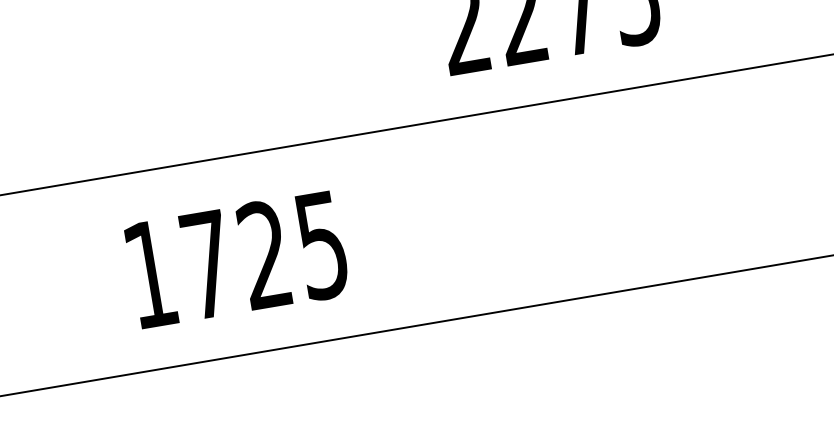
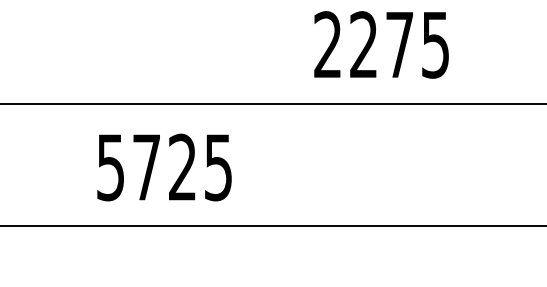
text: (149, 274) -> (110, 167), 1725 -> 5725

